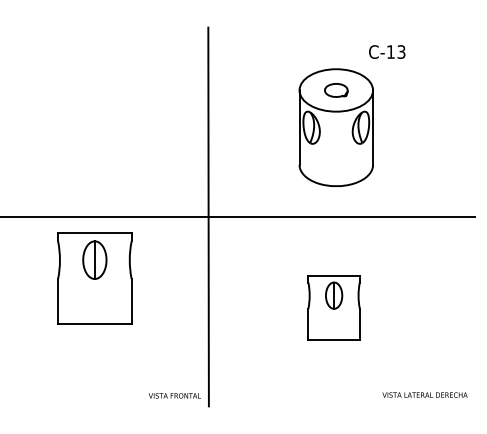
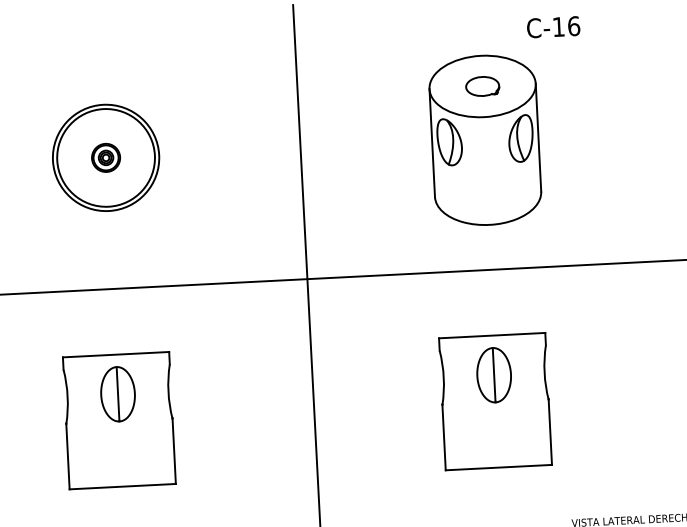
text: (401, 51) -> (573, 25), C-13 -> C-16
part: (73, 126) -> (105, 157), added
part: (94, 278) -> (118, 420), moved
part: (333, 308) -> (494, 401), size x1.43

